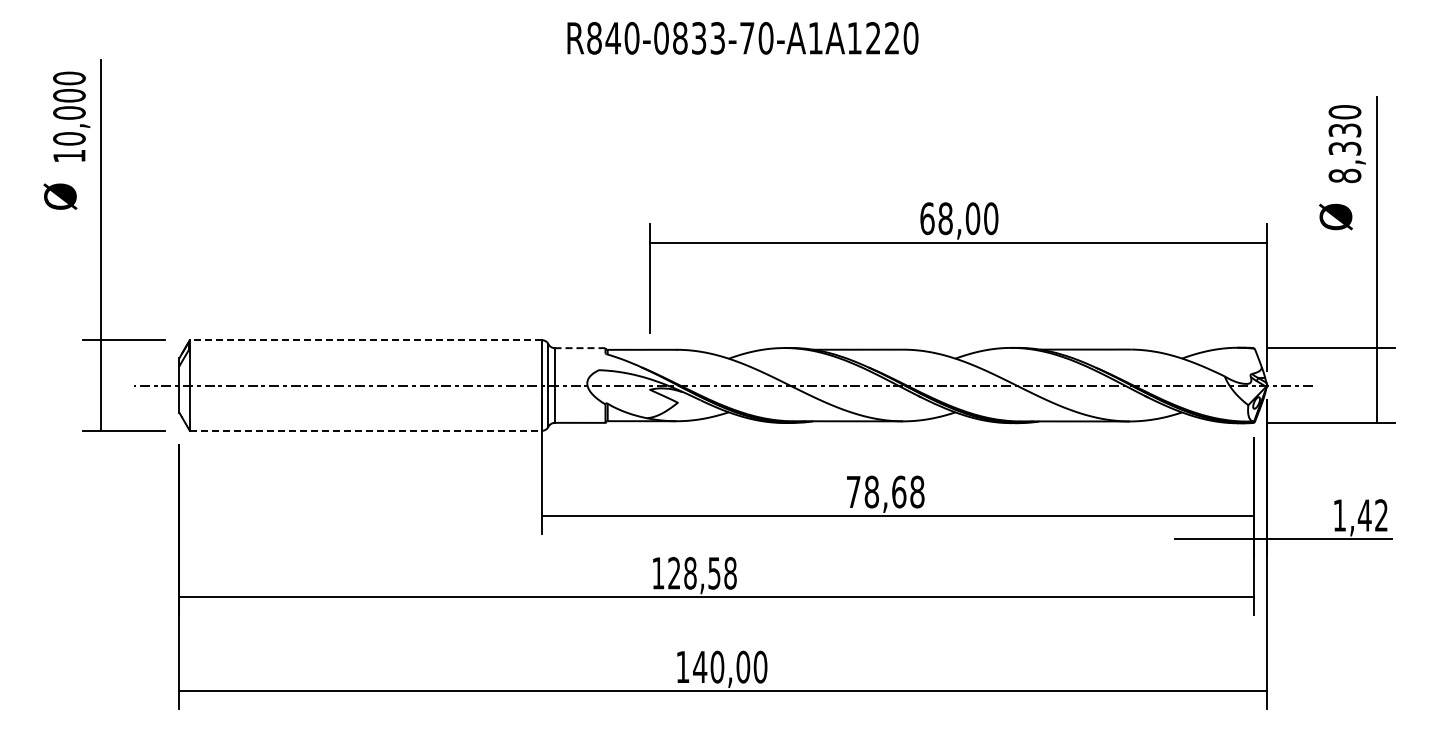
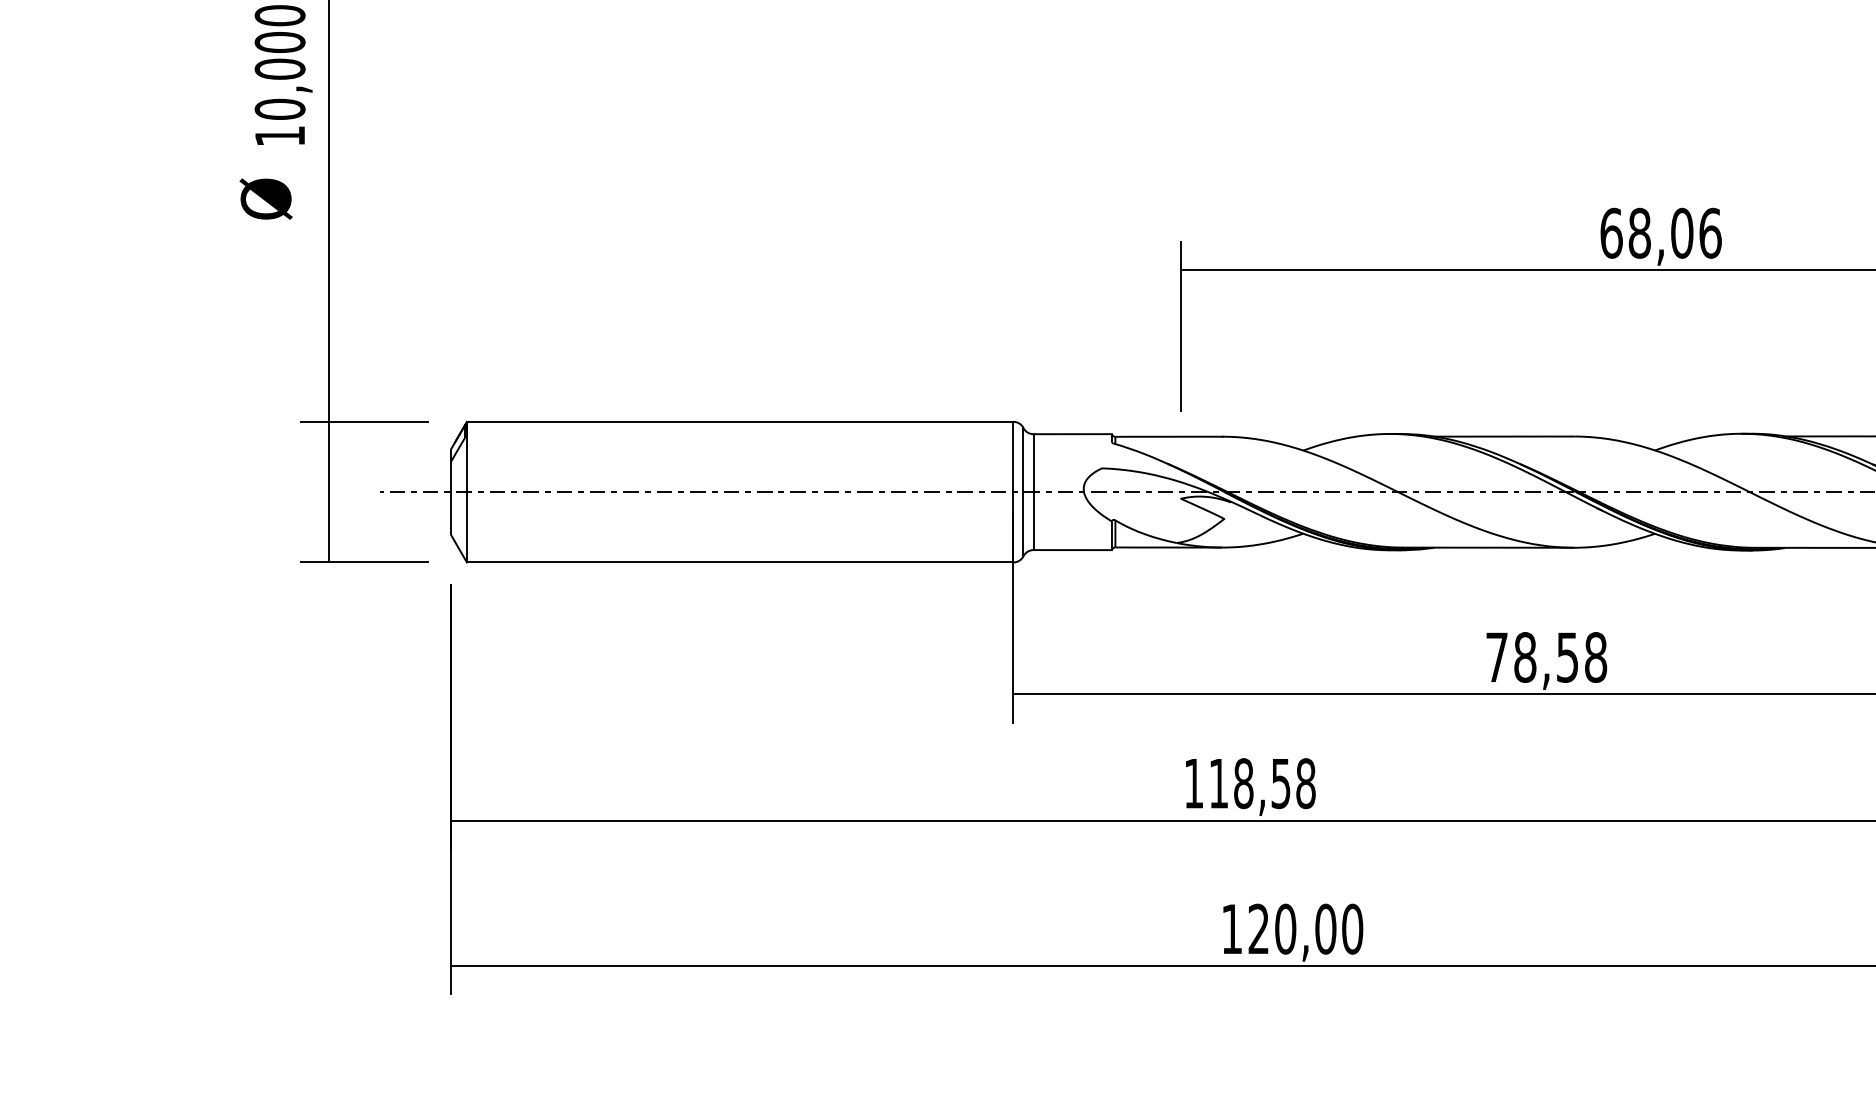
text: (991, 218) -> (1710, 232), 68,00 -> 68,06
line: (365, 340) -> (739, 422), dashed -> solid
line: (579, 348) -> (1071, 434), dashed -> solid
line: (366, 430) -> (741, 561), dashed -> solid
text: (899, 491) -> (1568, 656), 78,68 -> 78,58
text: (674, 573) -> (1219, 783), 128,58 -> 118,58
text: (700, 666) -> (1259, 928), 140,00 -> 120,00

